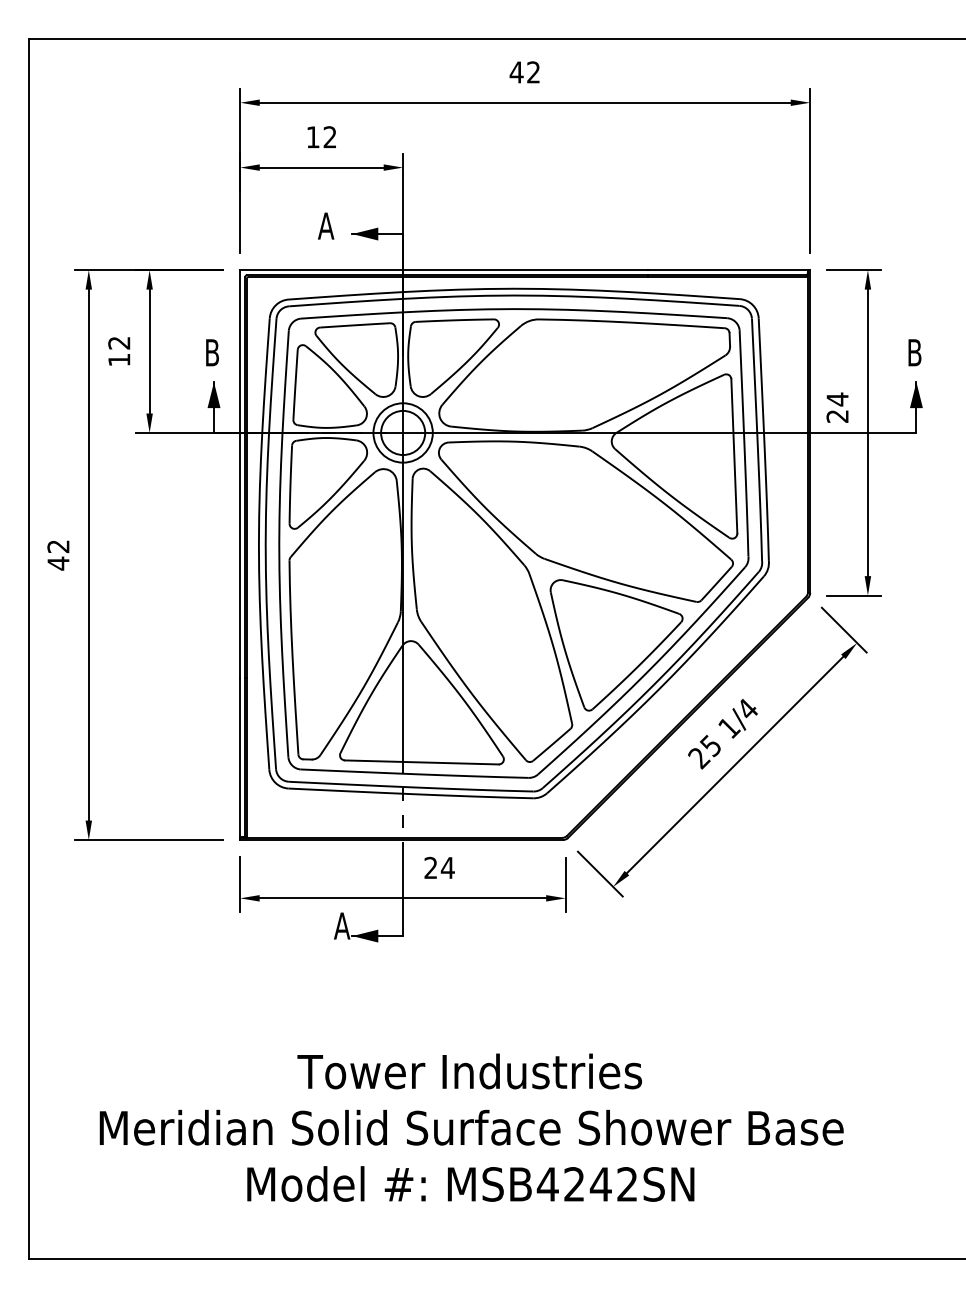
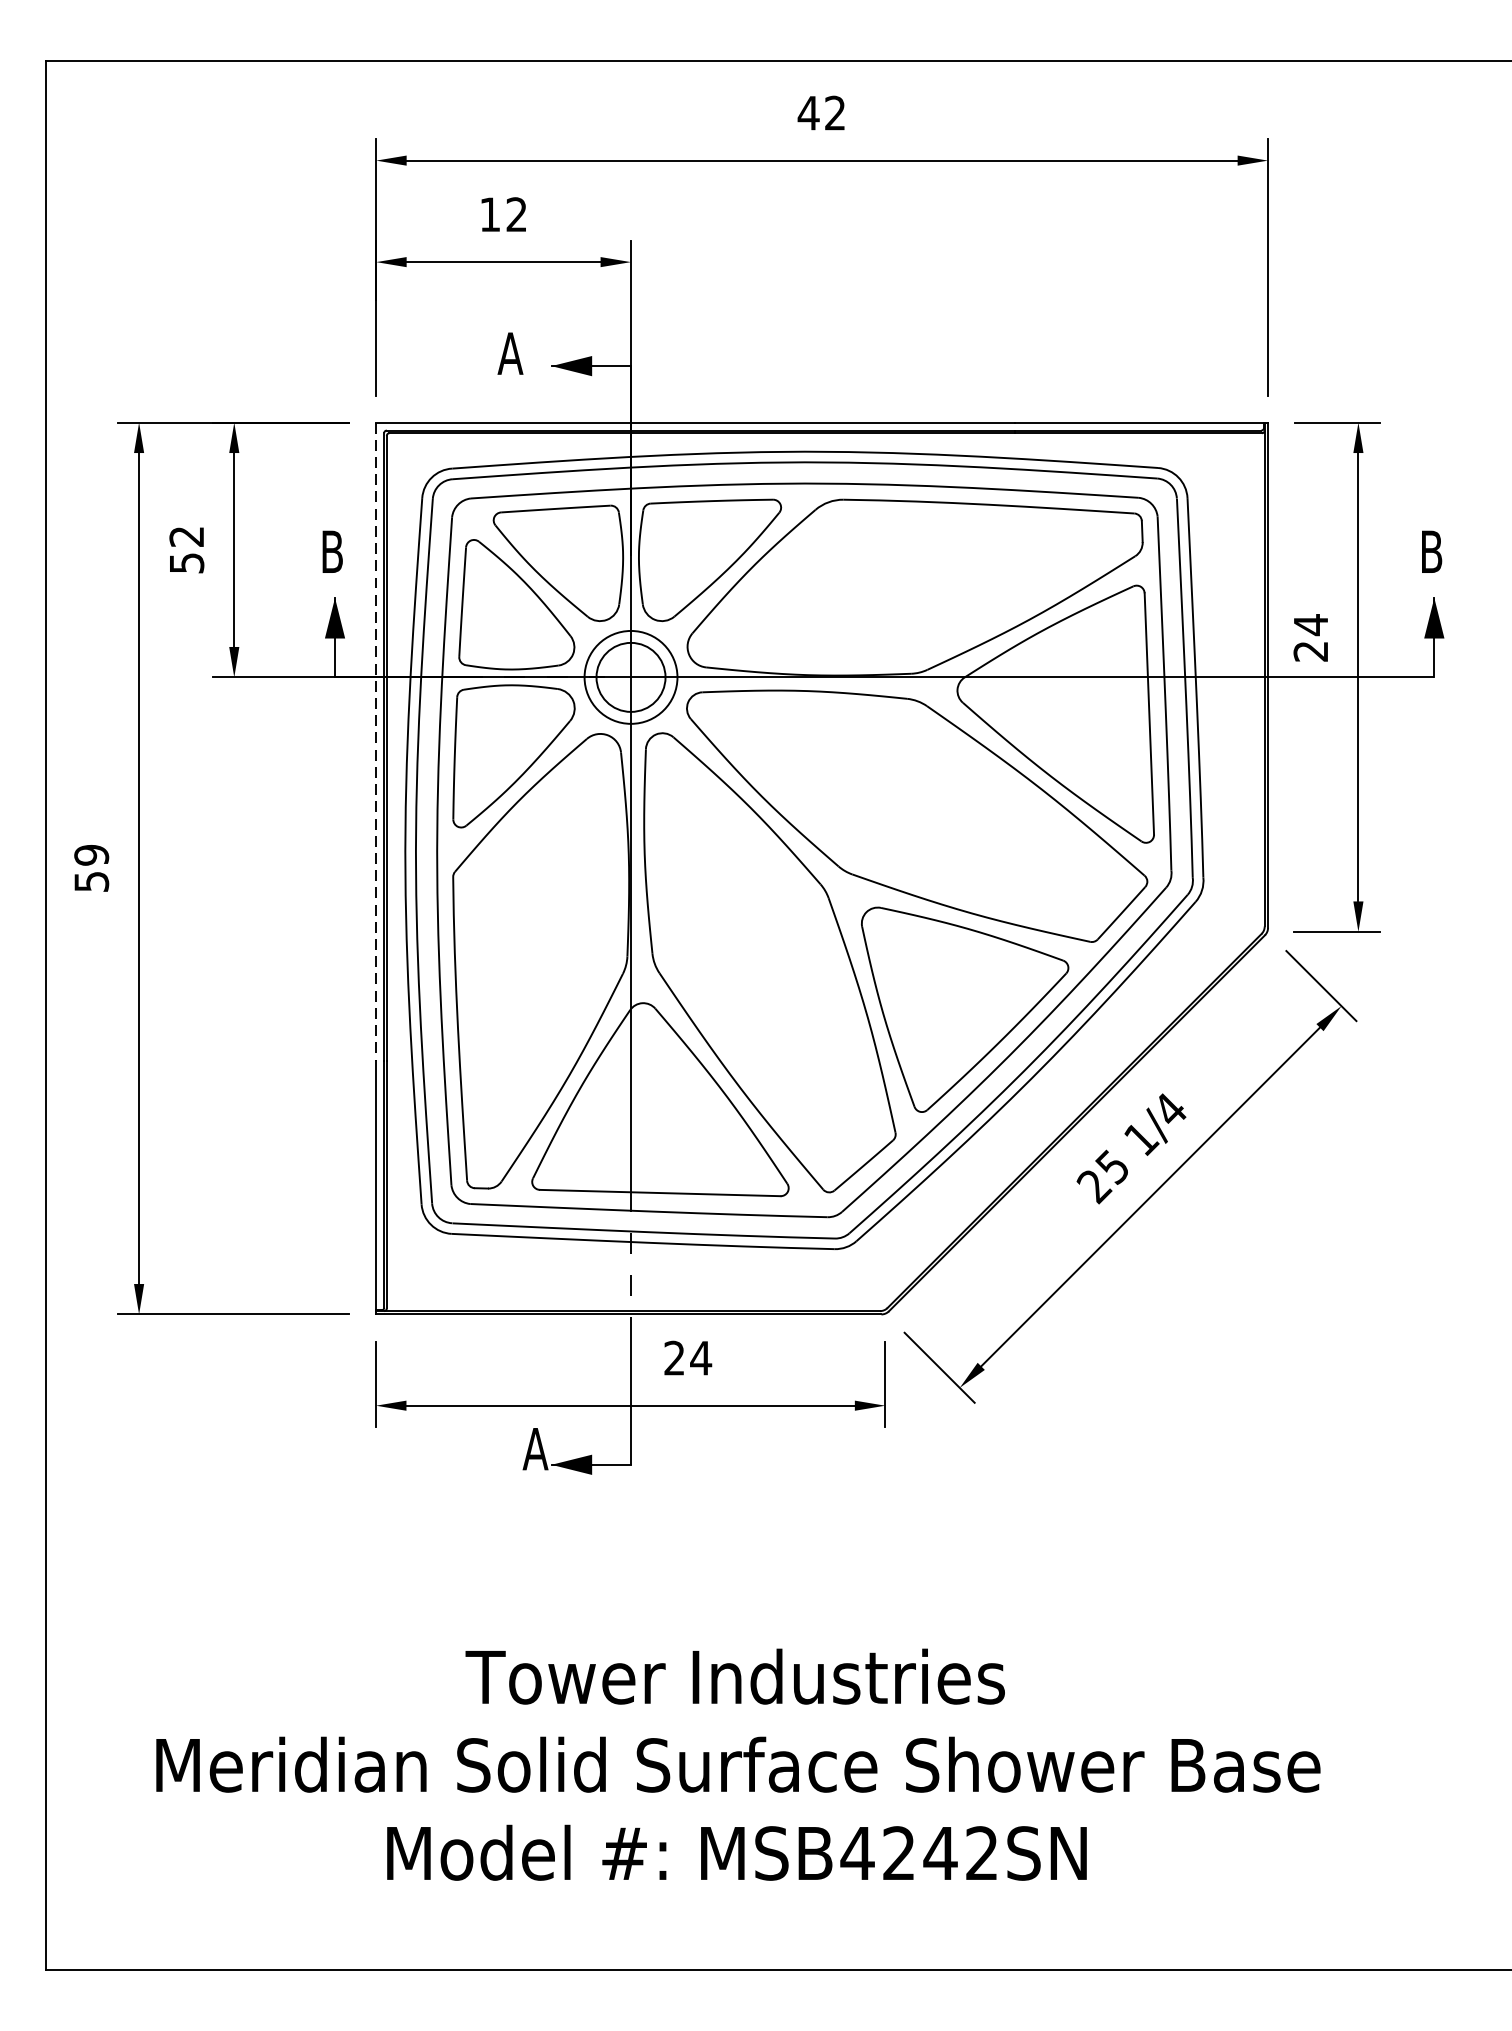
text: (119, 359) -> (187, 562), 12 -> 52
line: (240, 474) -> (376, 742), solid -> dashed
text: (58, 555) -> (91, 869), 42 -> 59

